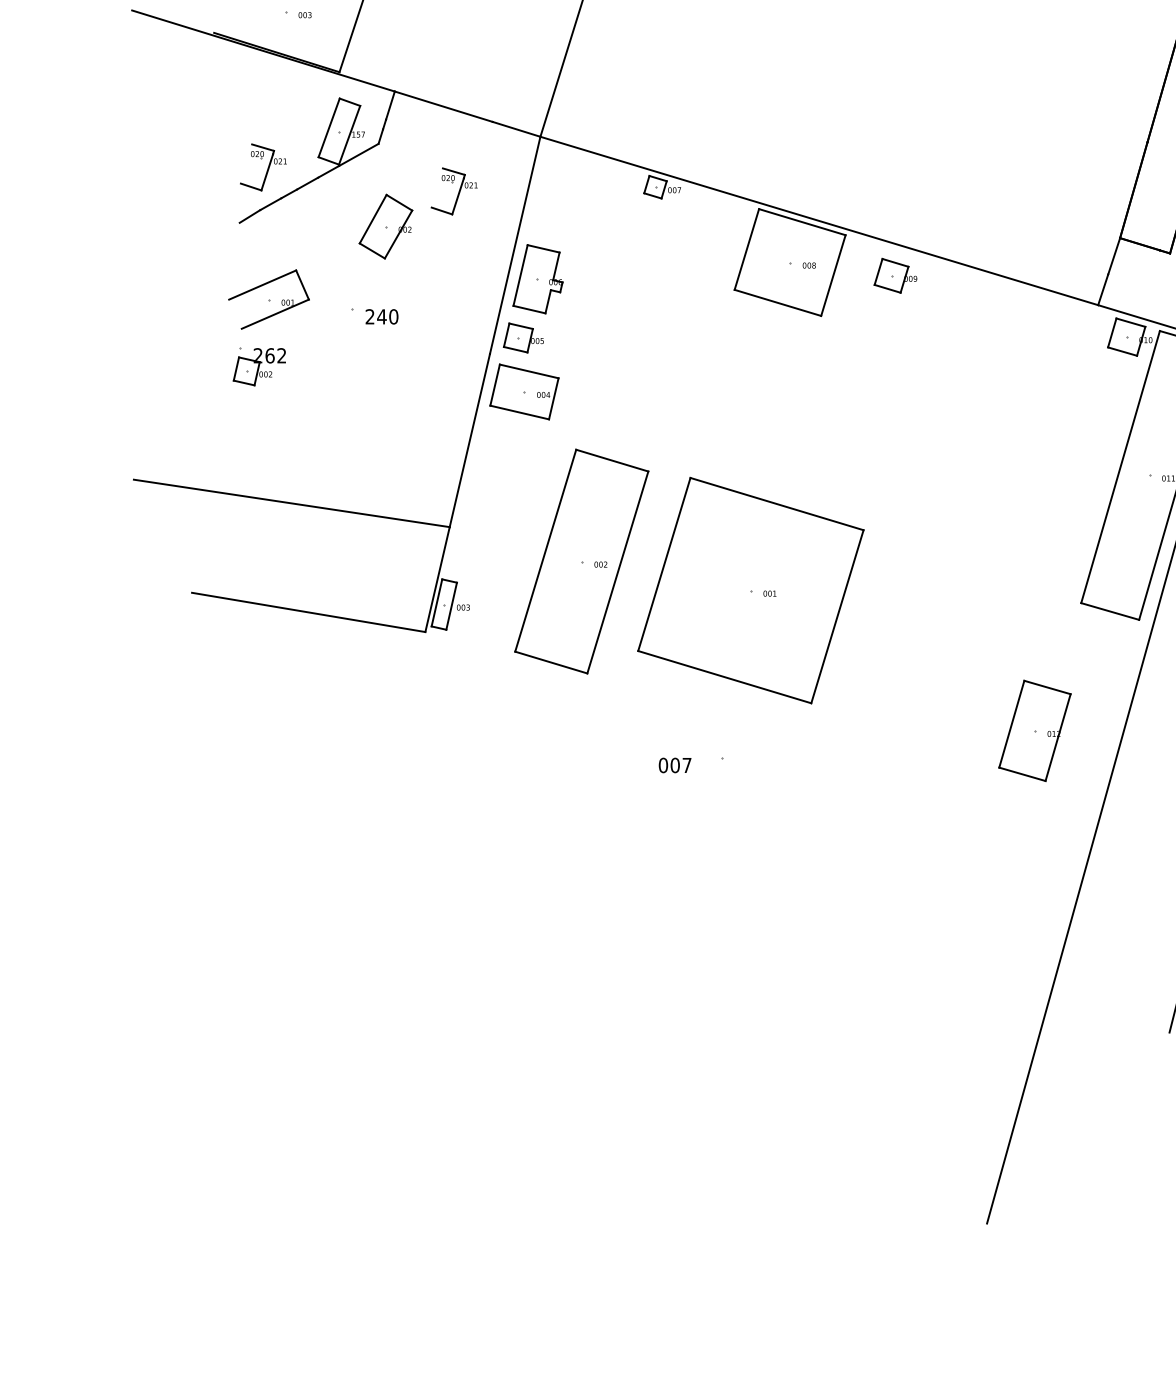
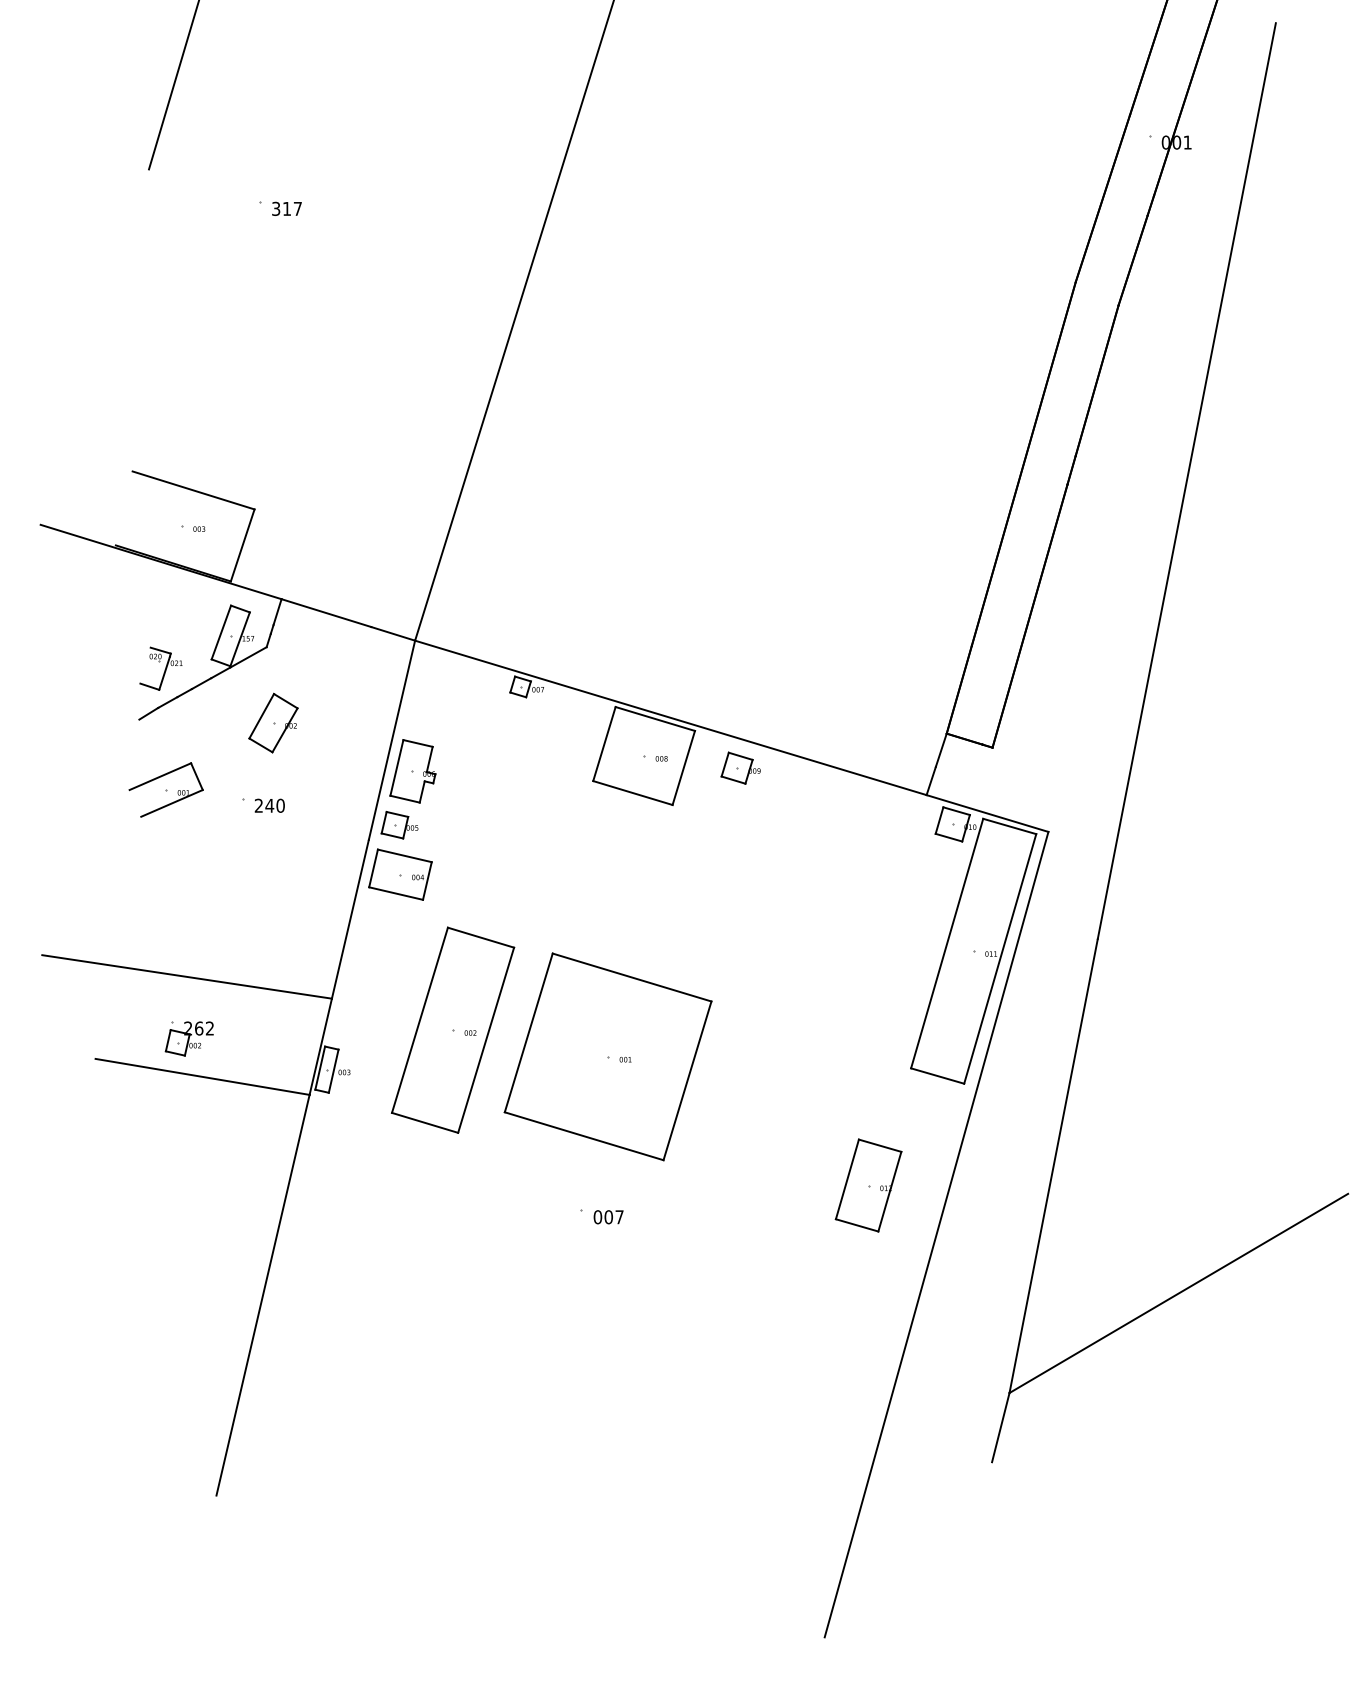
part: (453, 191) -> (335, 690), removed
part: (258, 366) -> (188, 1038), moved
text: (674, 765) -> (608, 1217), moved
line: (374, 849) -> (262, 1294), added

